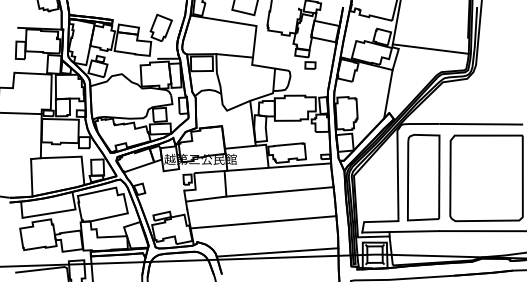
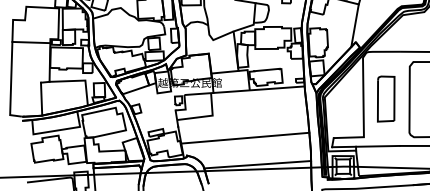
part: (423, 177) -> (385, 98), size x0.6
line: (279, 191) -> (259, 111), removed

